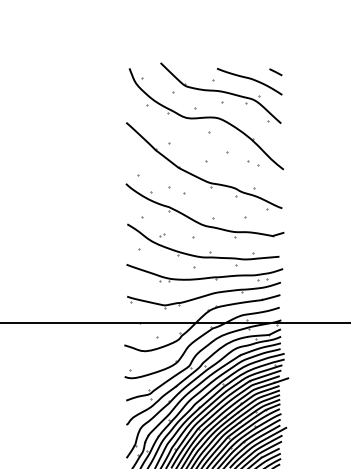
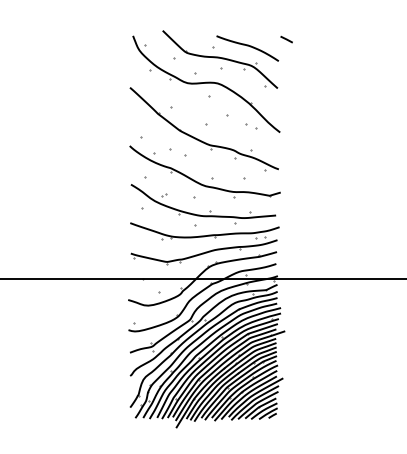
line: (275, 72) -> (286, 39), moved

